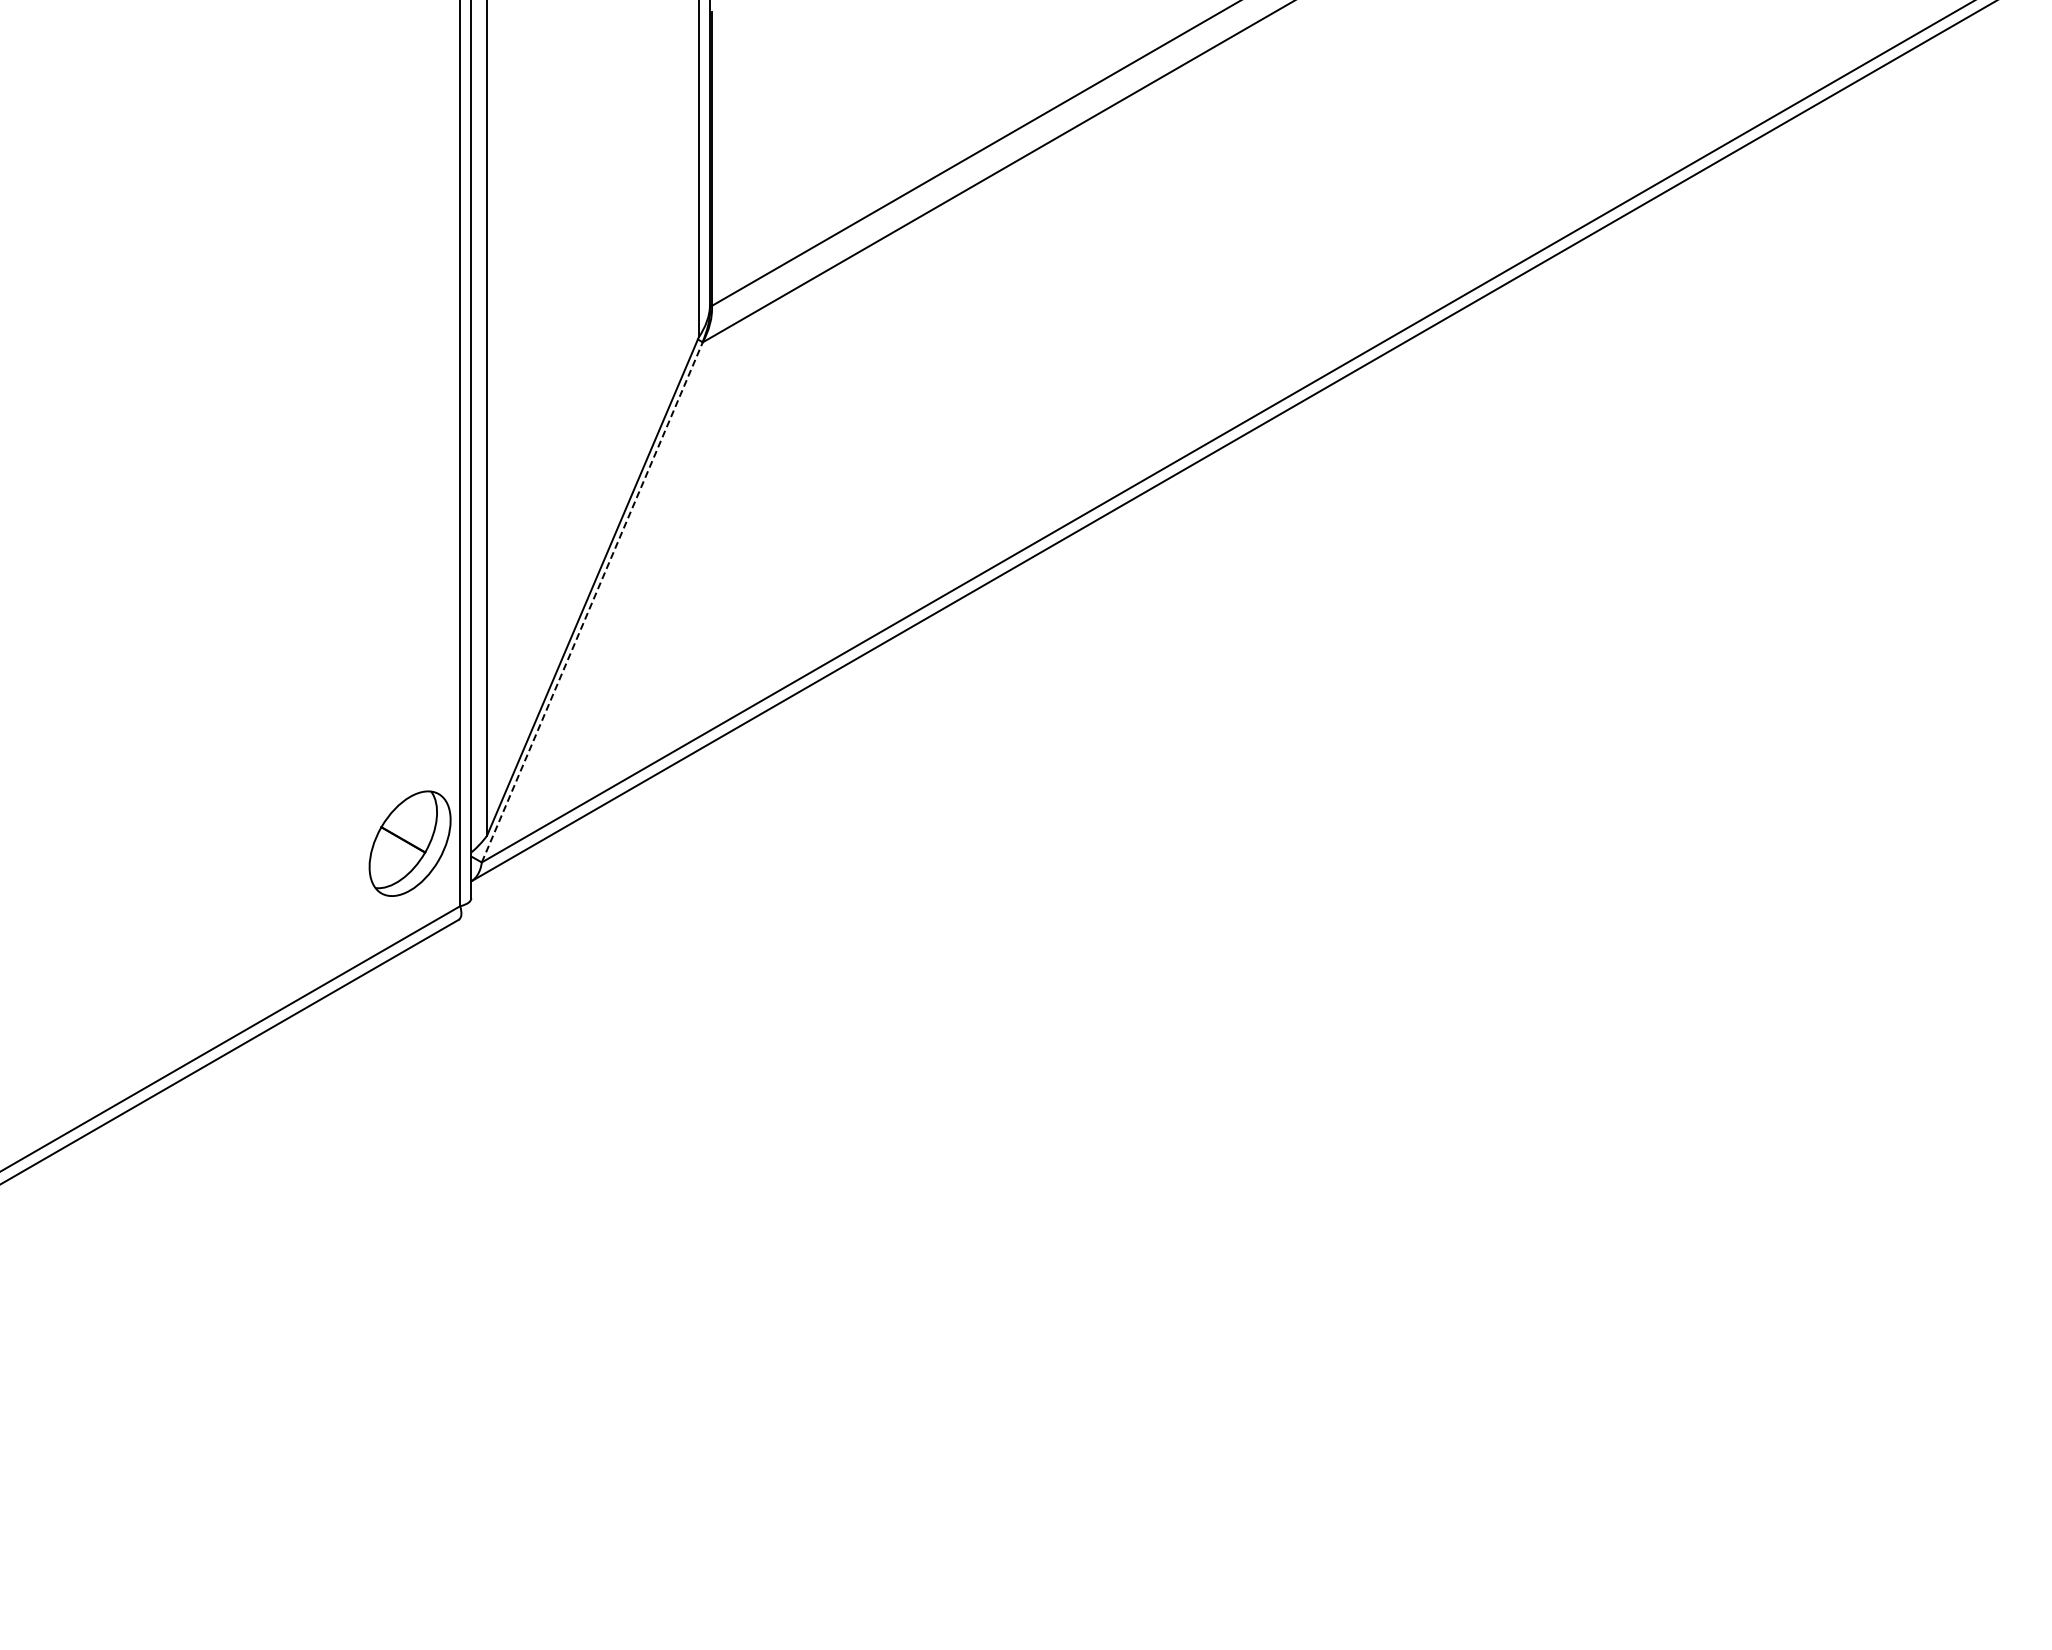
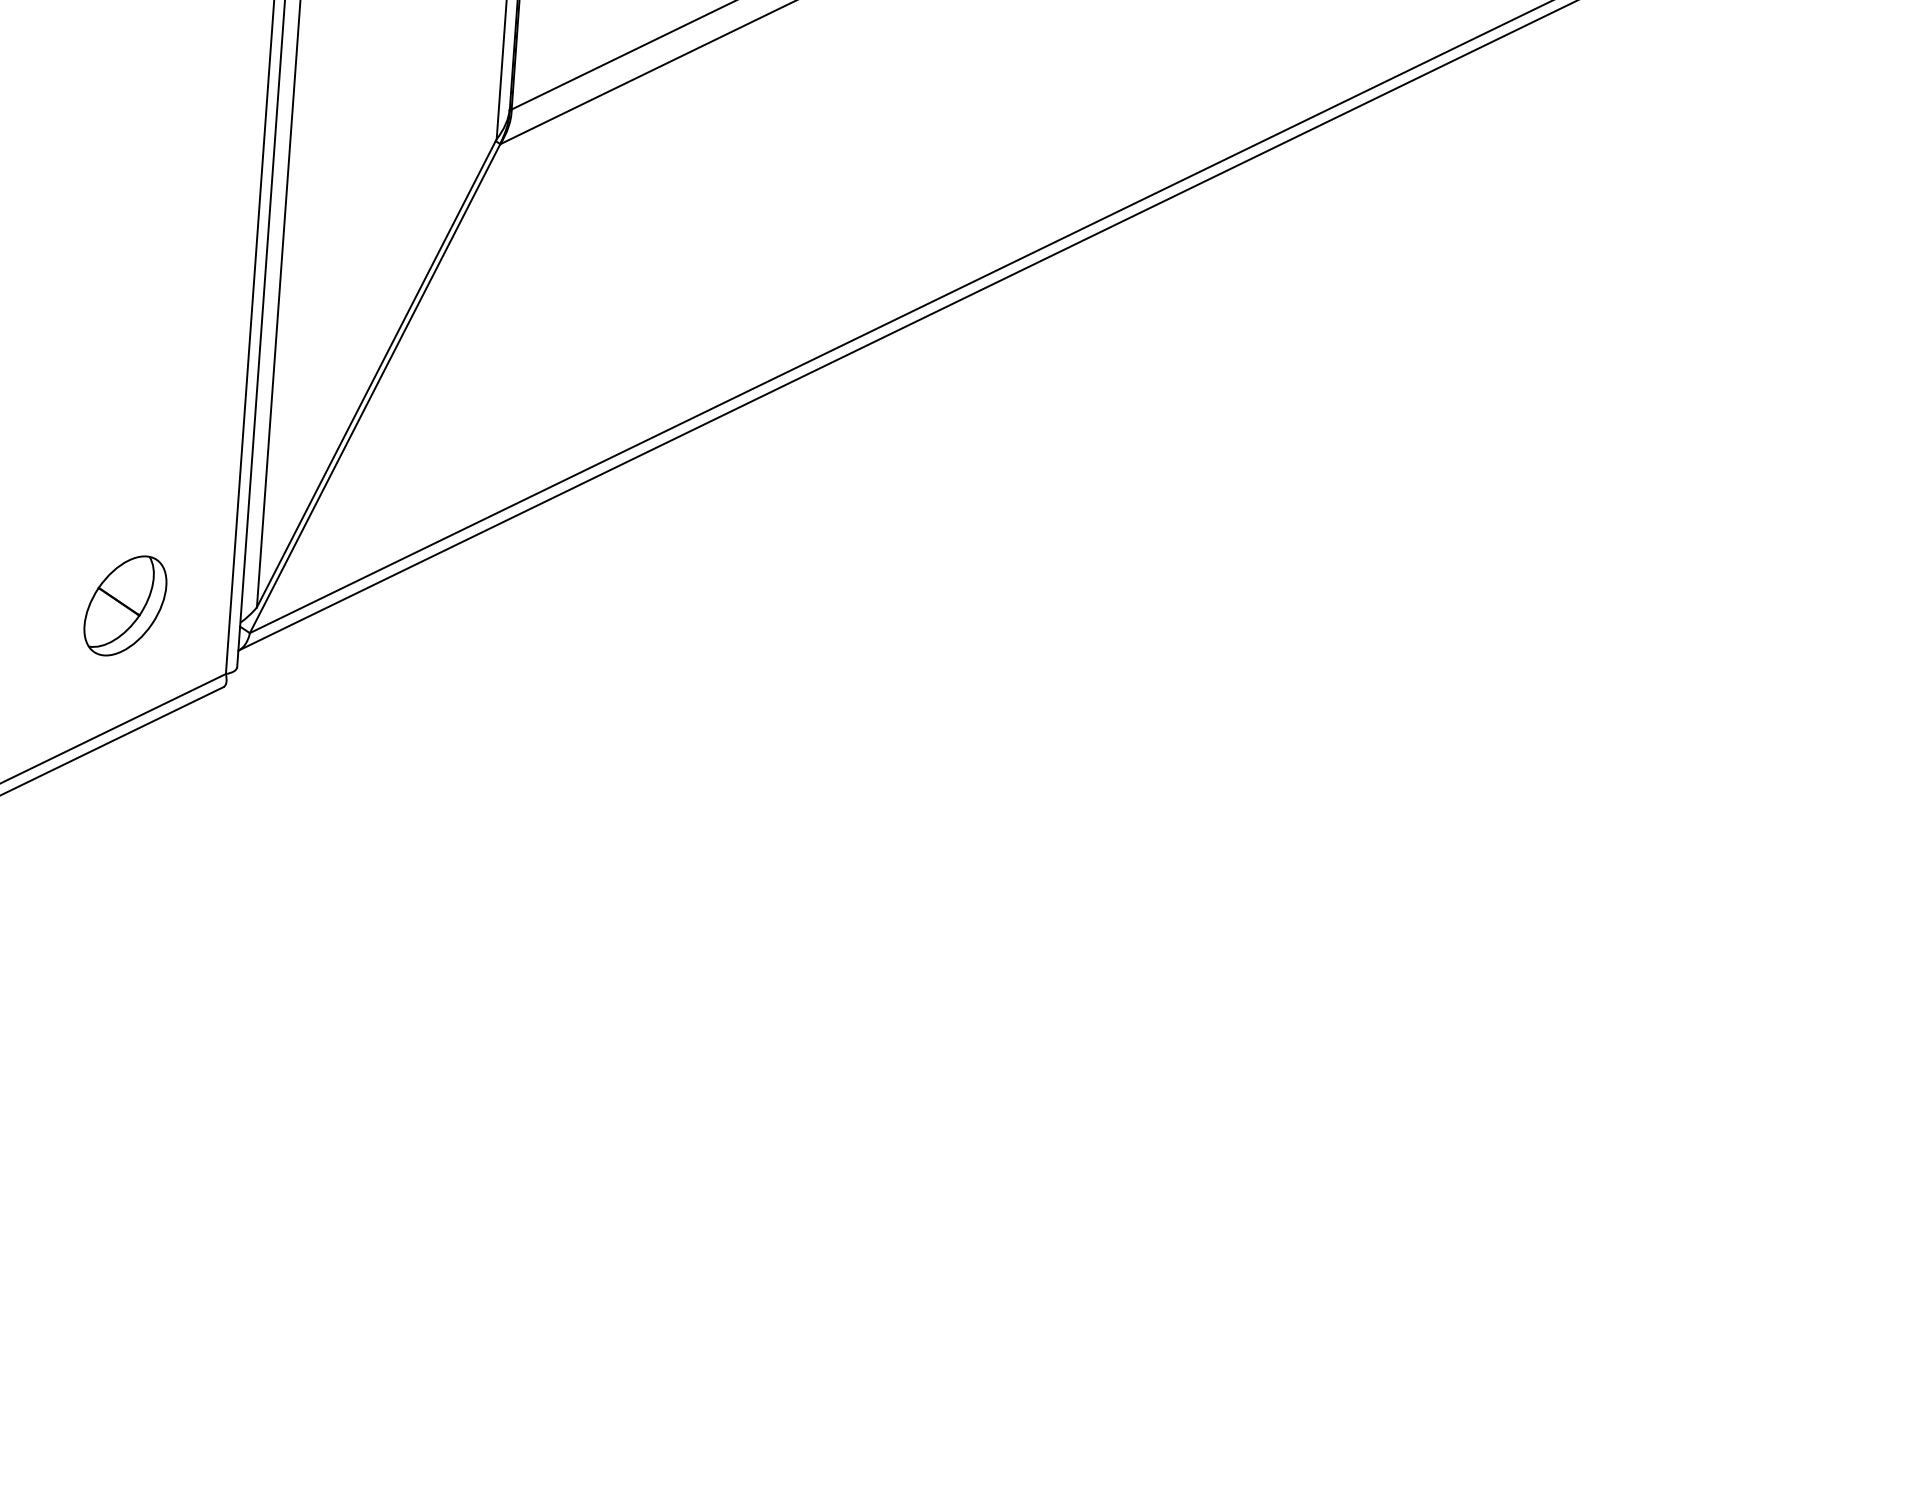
line: (592, 602) -> (375, 388), dashed -> solid
part: (409, 843) -> (124, 605), moved

